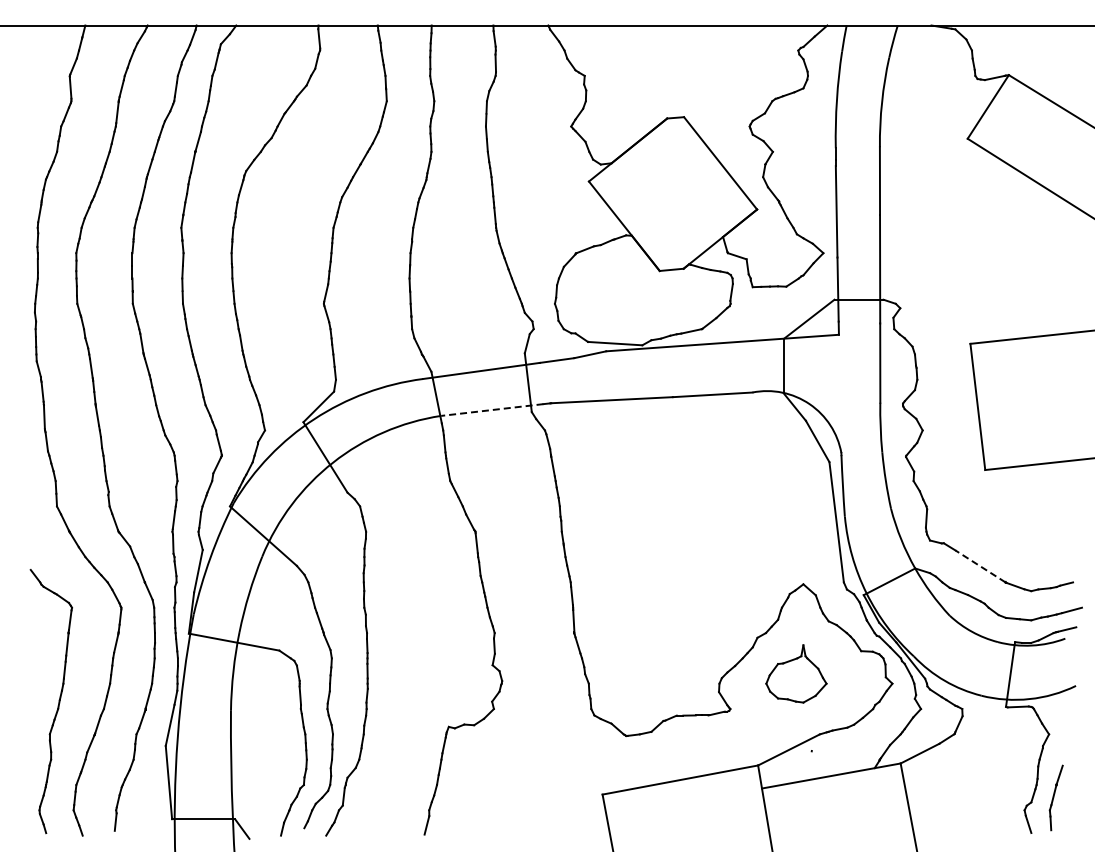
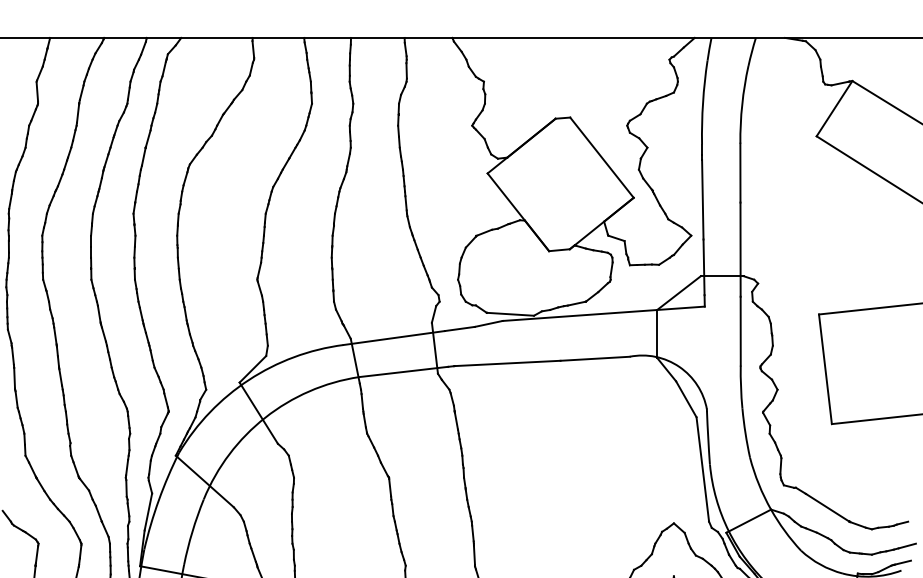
line: (491, 410) -> (402, 372), dashed -> solid
line: (980, 566) -> (827, 507), dashed -> solid

